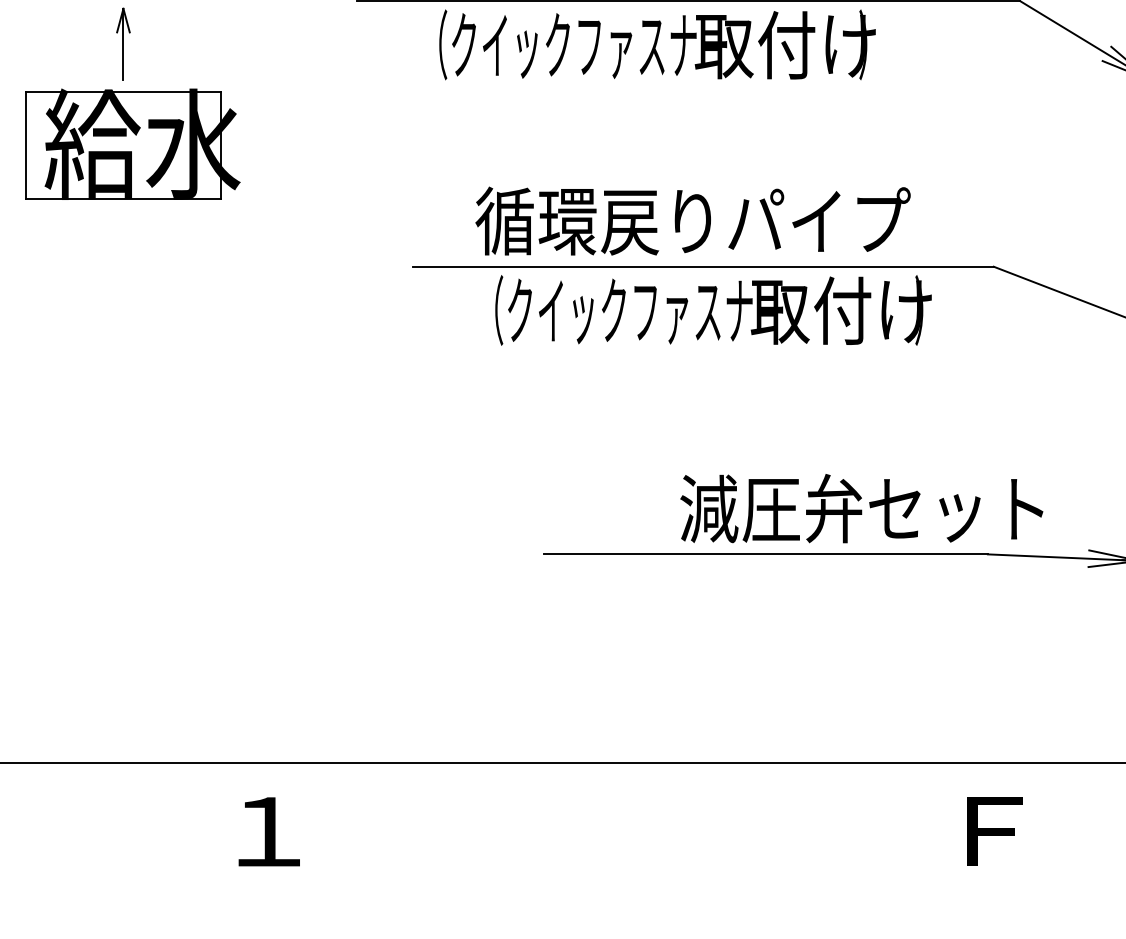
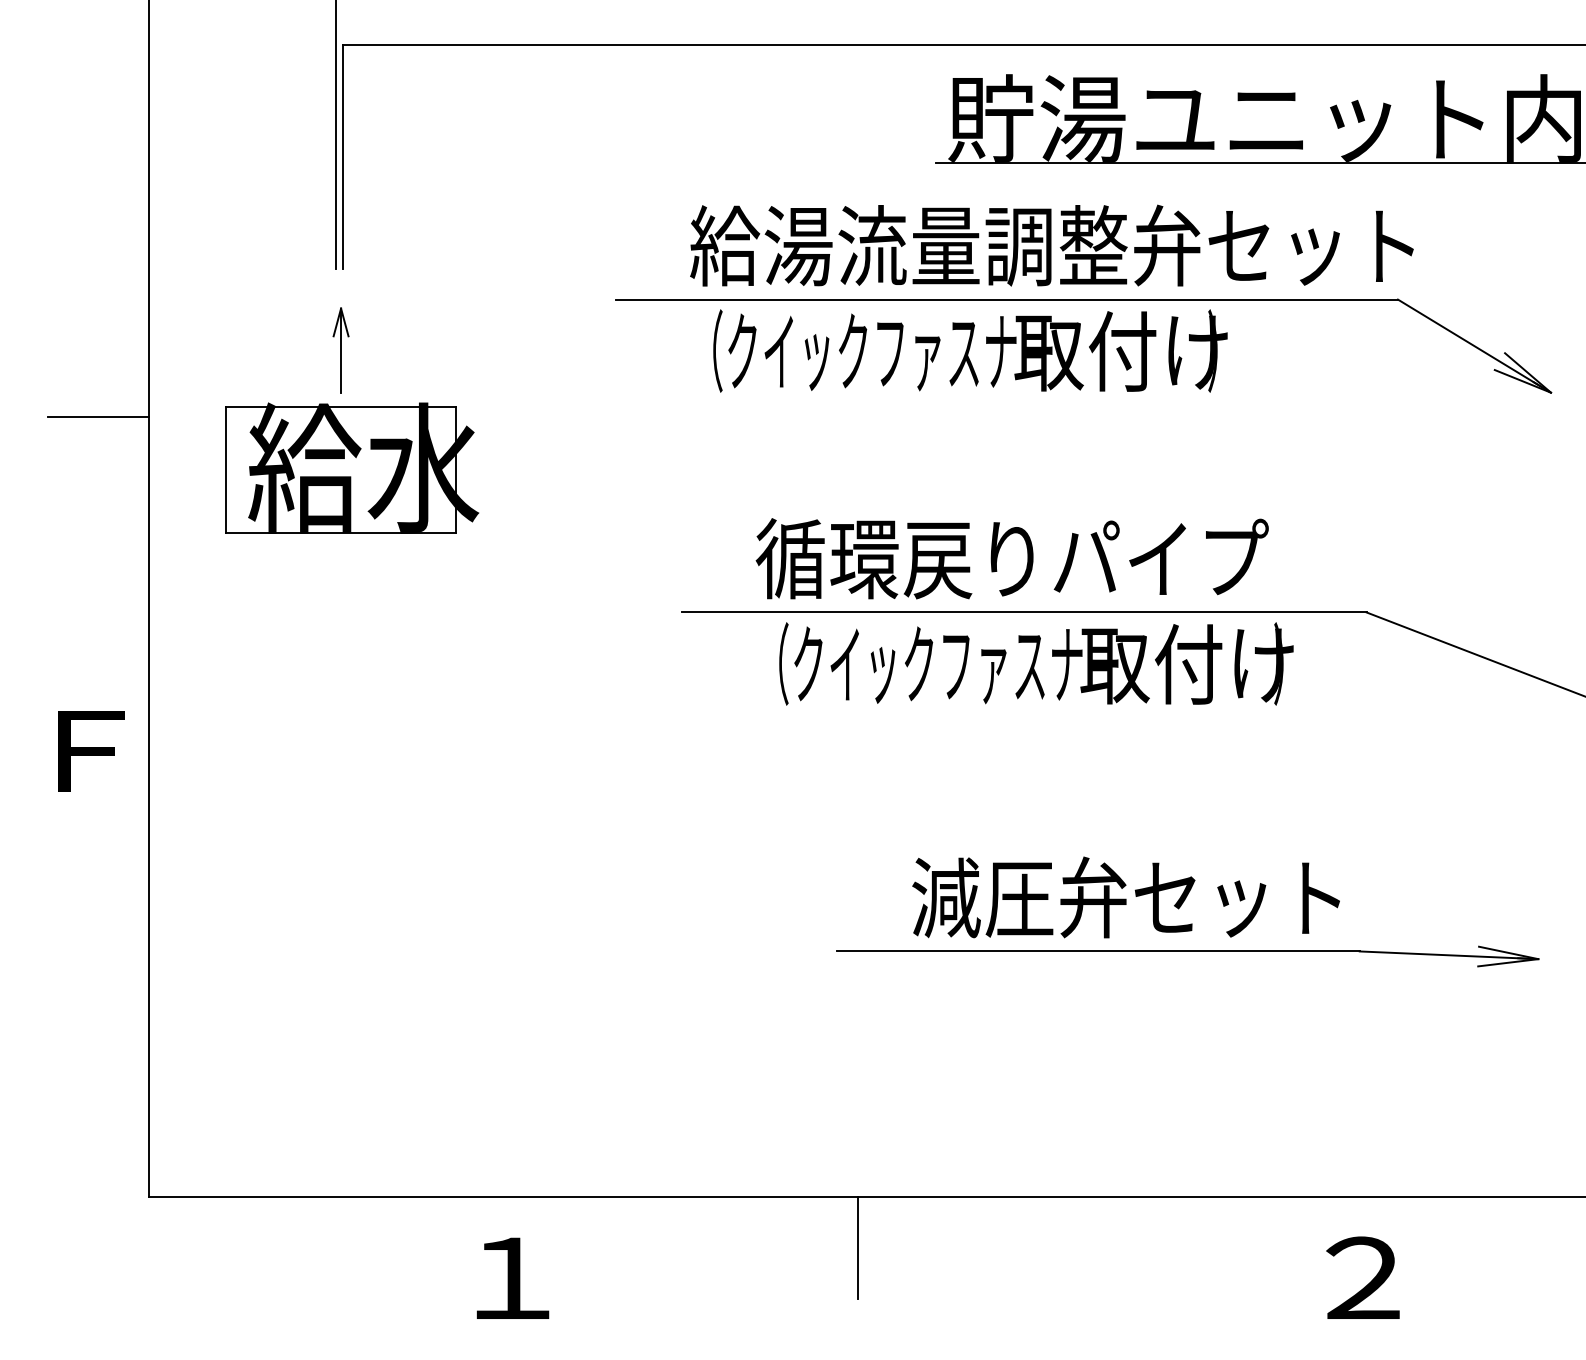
text: (861, 508) -> (1125, 897), moved
line: (562, 805) -> (858, 1247), added
text: (991, 831) -> (1363, 1277), Ｆ -> ２

